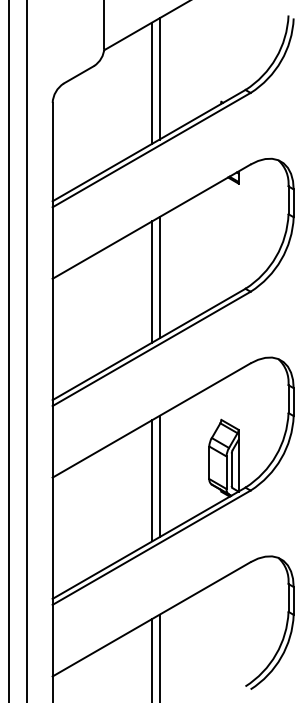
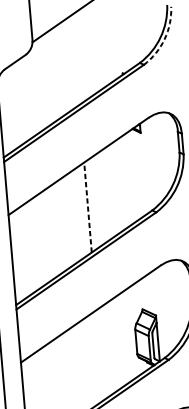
arc: (281, 60) -> (164, 38), solid -> dashed
line: (159, 78) -> (75, 59), removed
line: (152, 82) -> (70, 63), removed
line: (159, 277) -> (87, 207), solid -> dashed
line: (152, 281) -> (82, 210), removed
line: (159, 476) -> (100, 355), removed
line: (152, 480) -> (95, 358), removed

